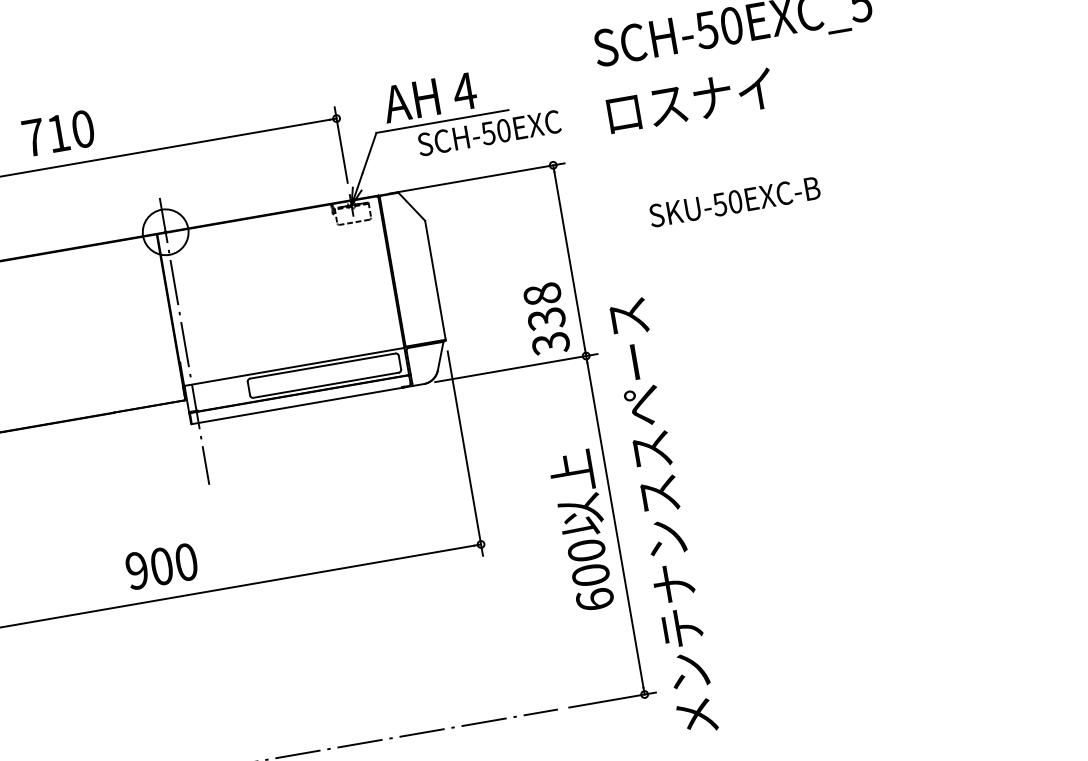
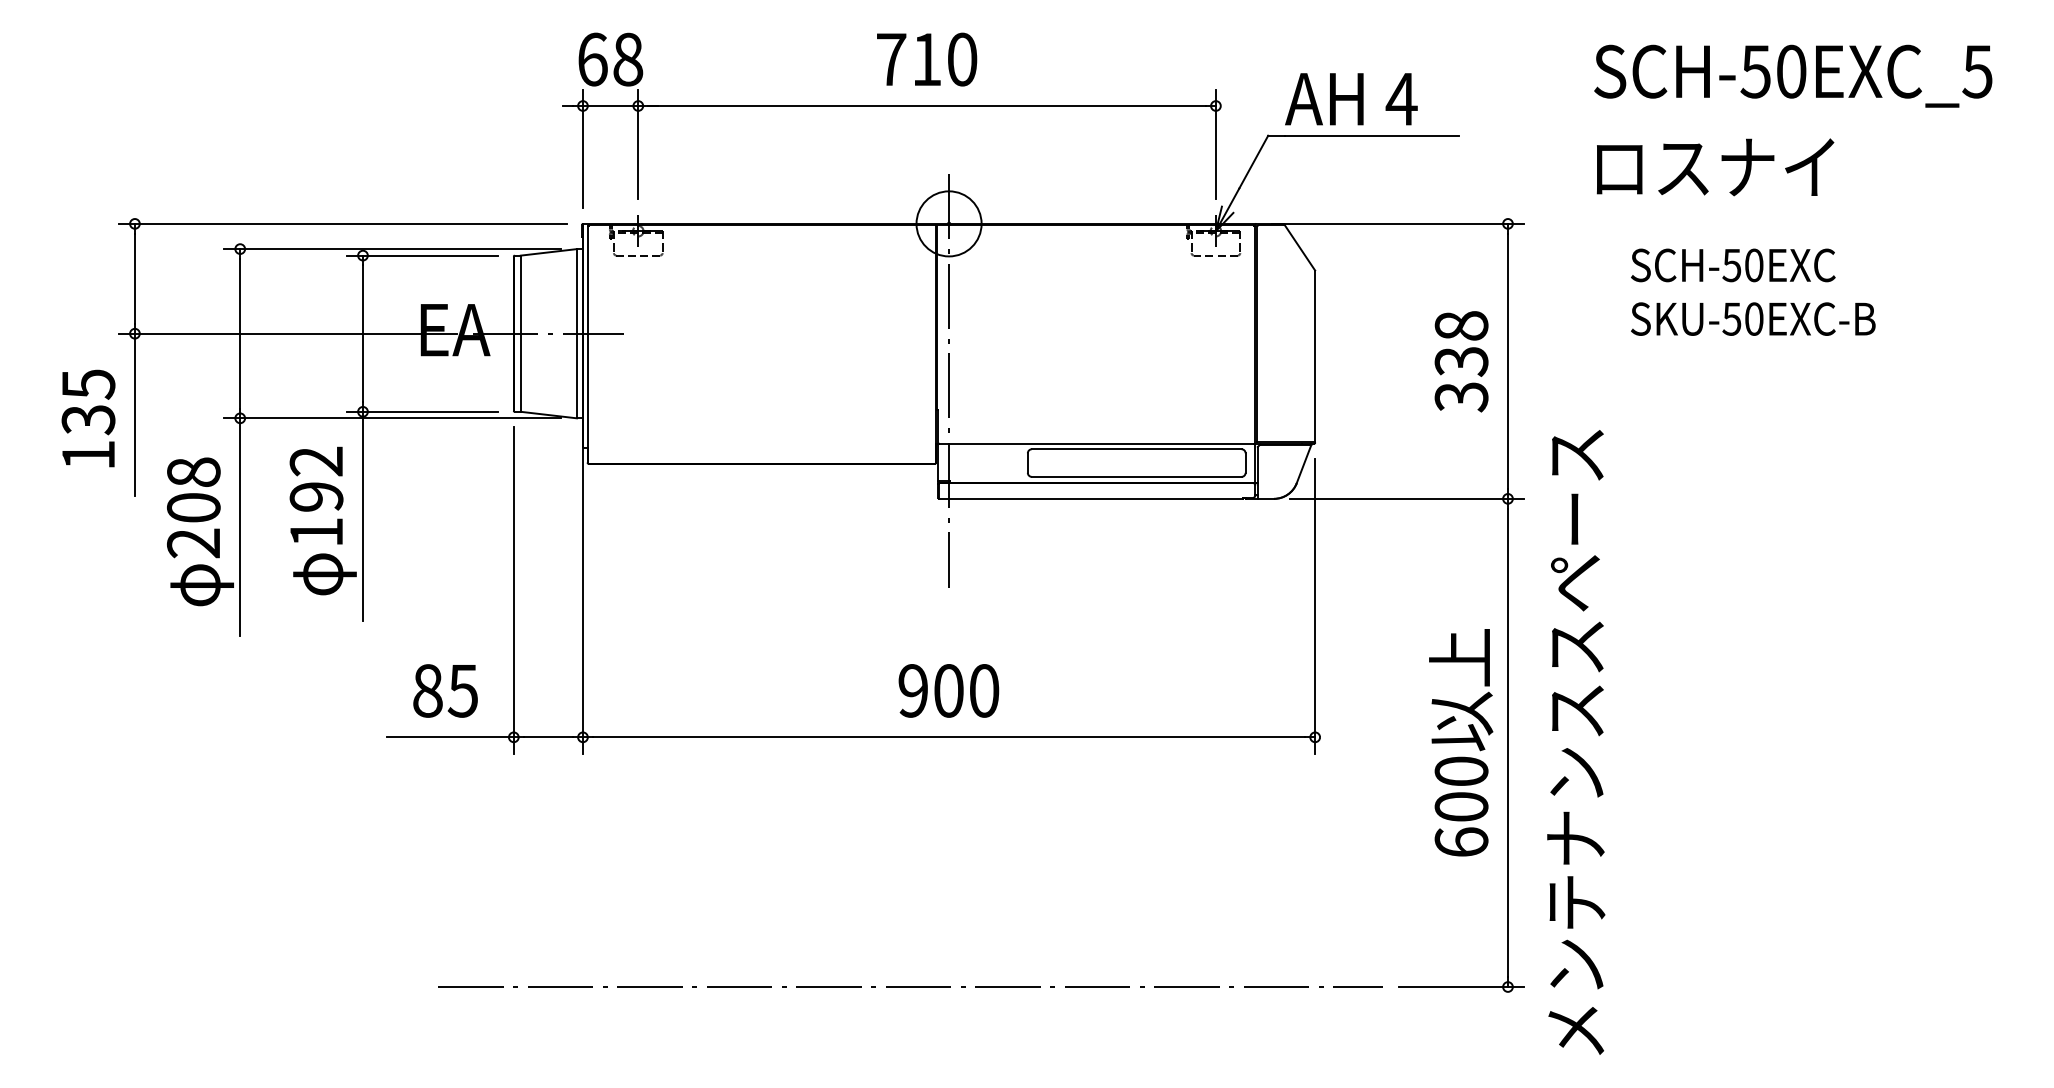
text: (58, 133) -> (927, 59), moved
text: (489, 133) -> (1733, 265), moved
text: (546, 319) -> (1461, 361), moved
text: (161, 566) -> (948, 690), moved

